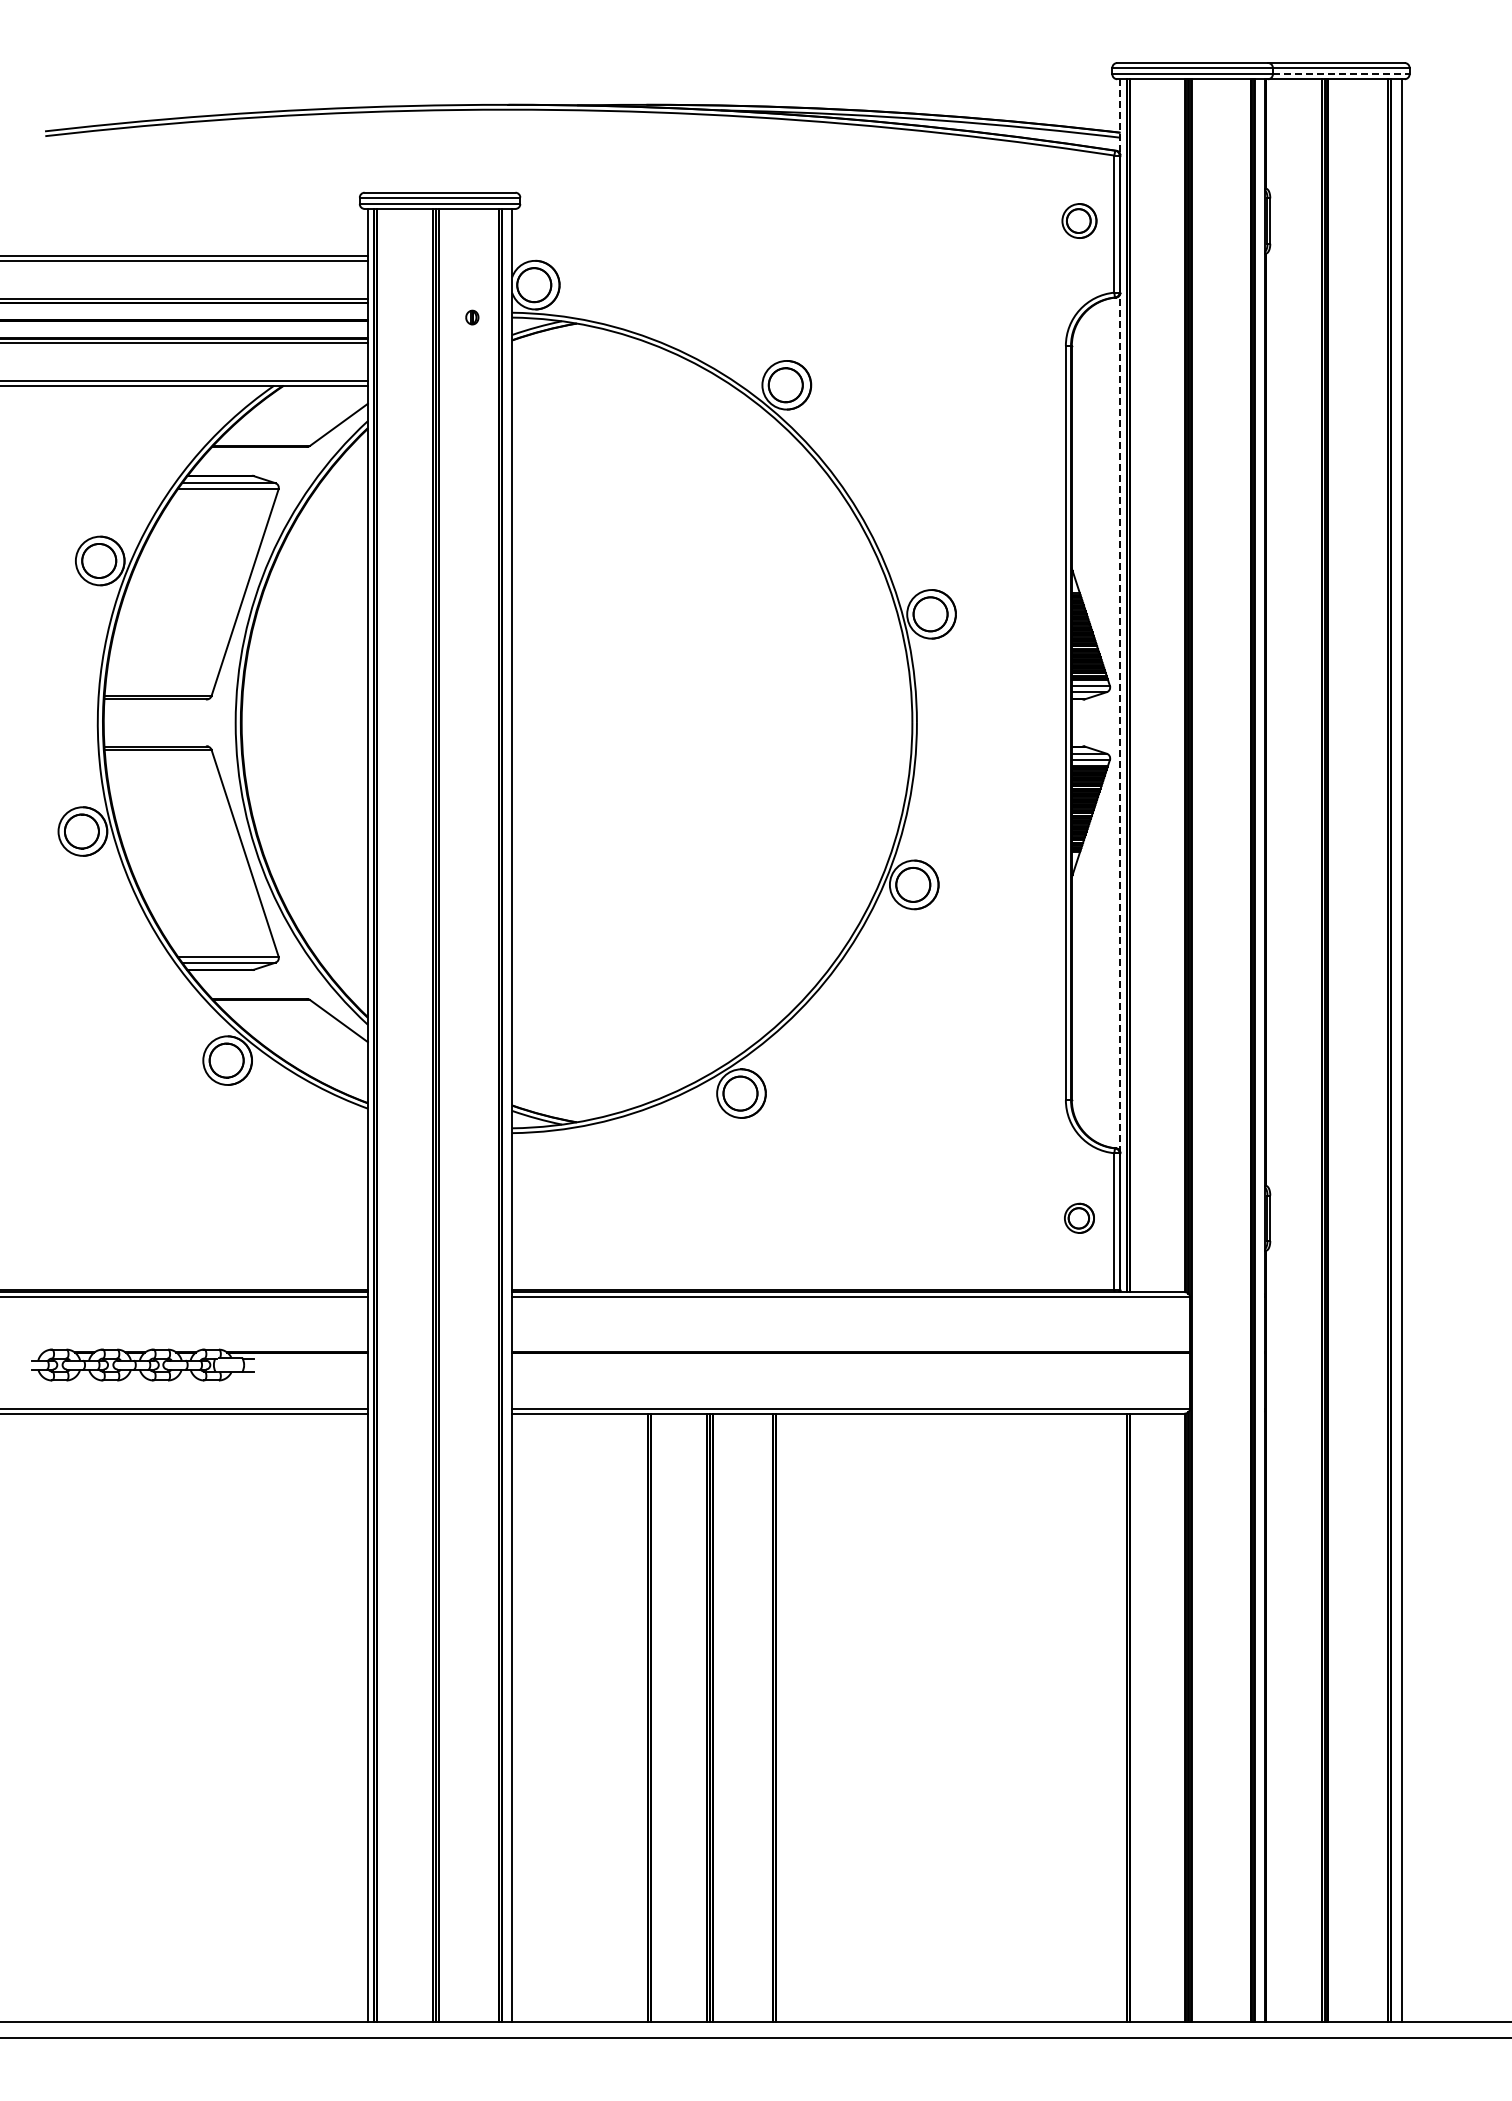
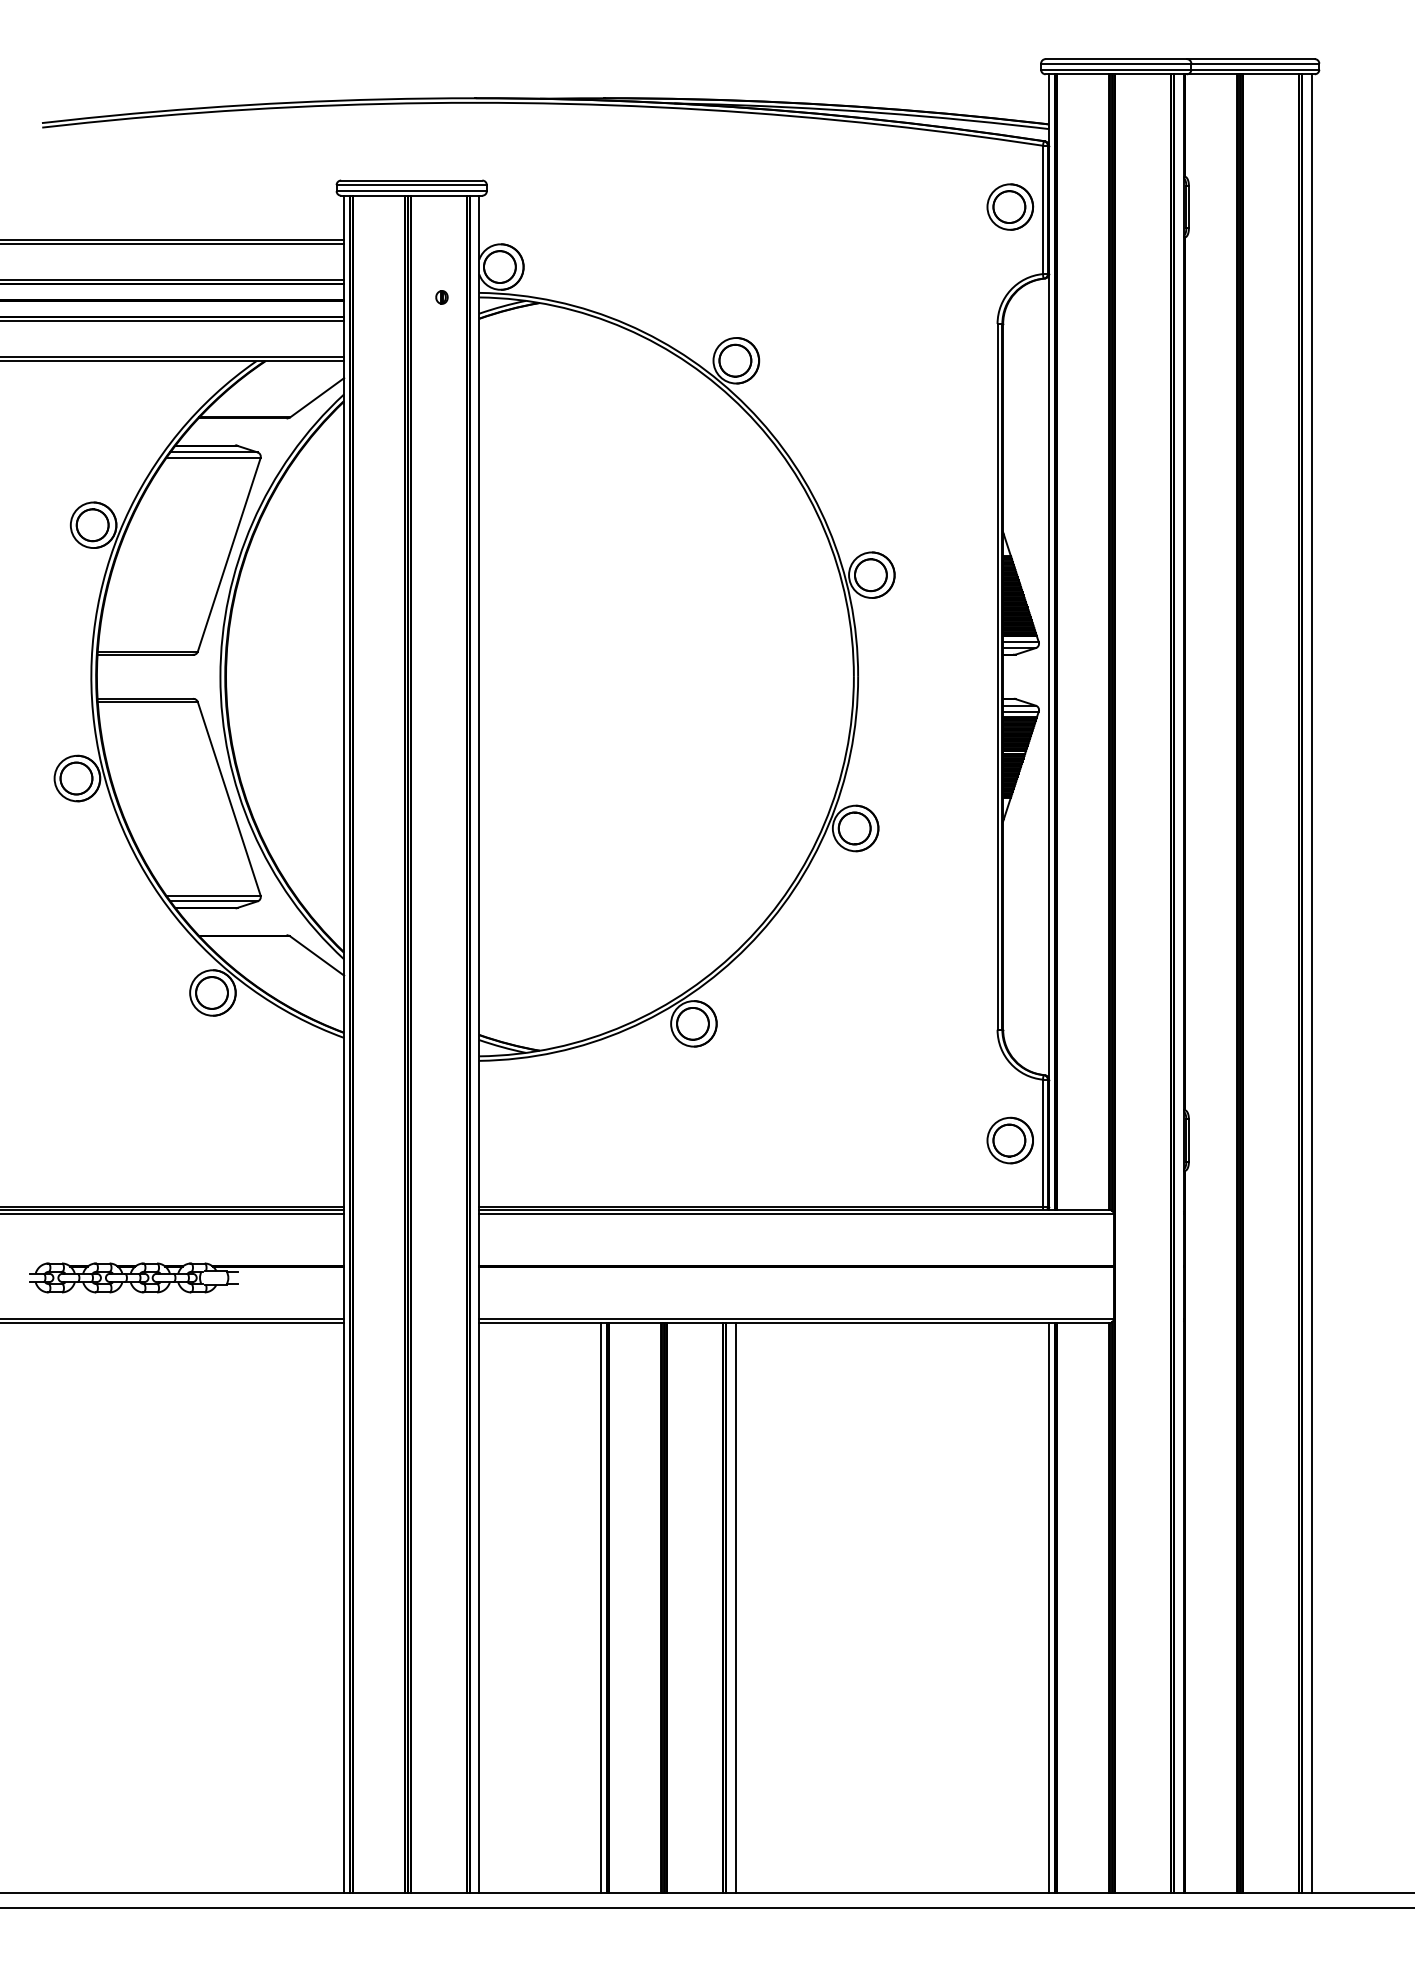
line: (1341, 74) -> (1255, 69), dashed -> solid
part: (1079, 220) -> (1010, 206), size x1.43
line: (1120, 686) -> (1048, 642), dashed -> solid
part: (1079, 1218) -> (1010, 1140), size x1.67
line: (641, 1717) -> (600, 1607), added
line: (786, 1717) -> (736, 1607), added
line: (1120, 1717) -> (1048, 1607), added

